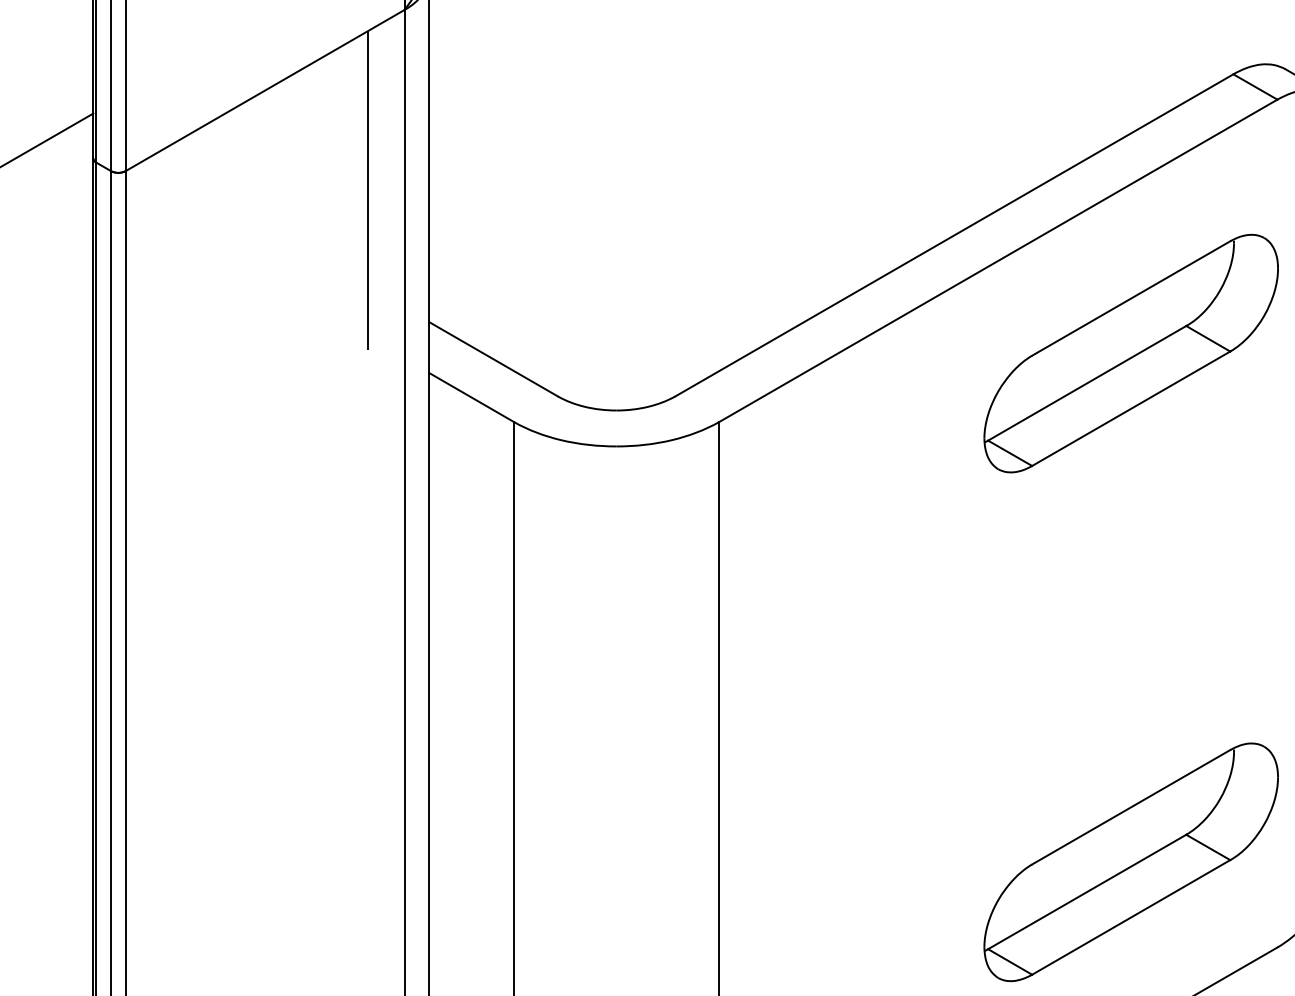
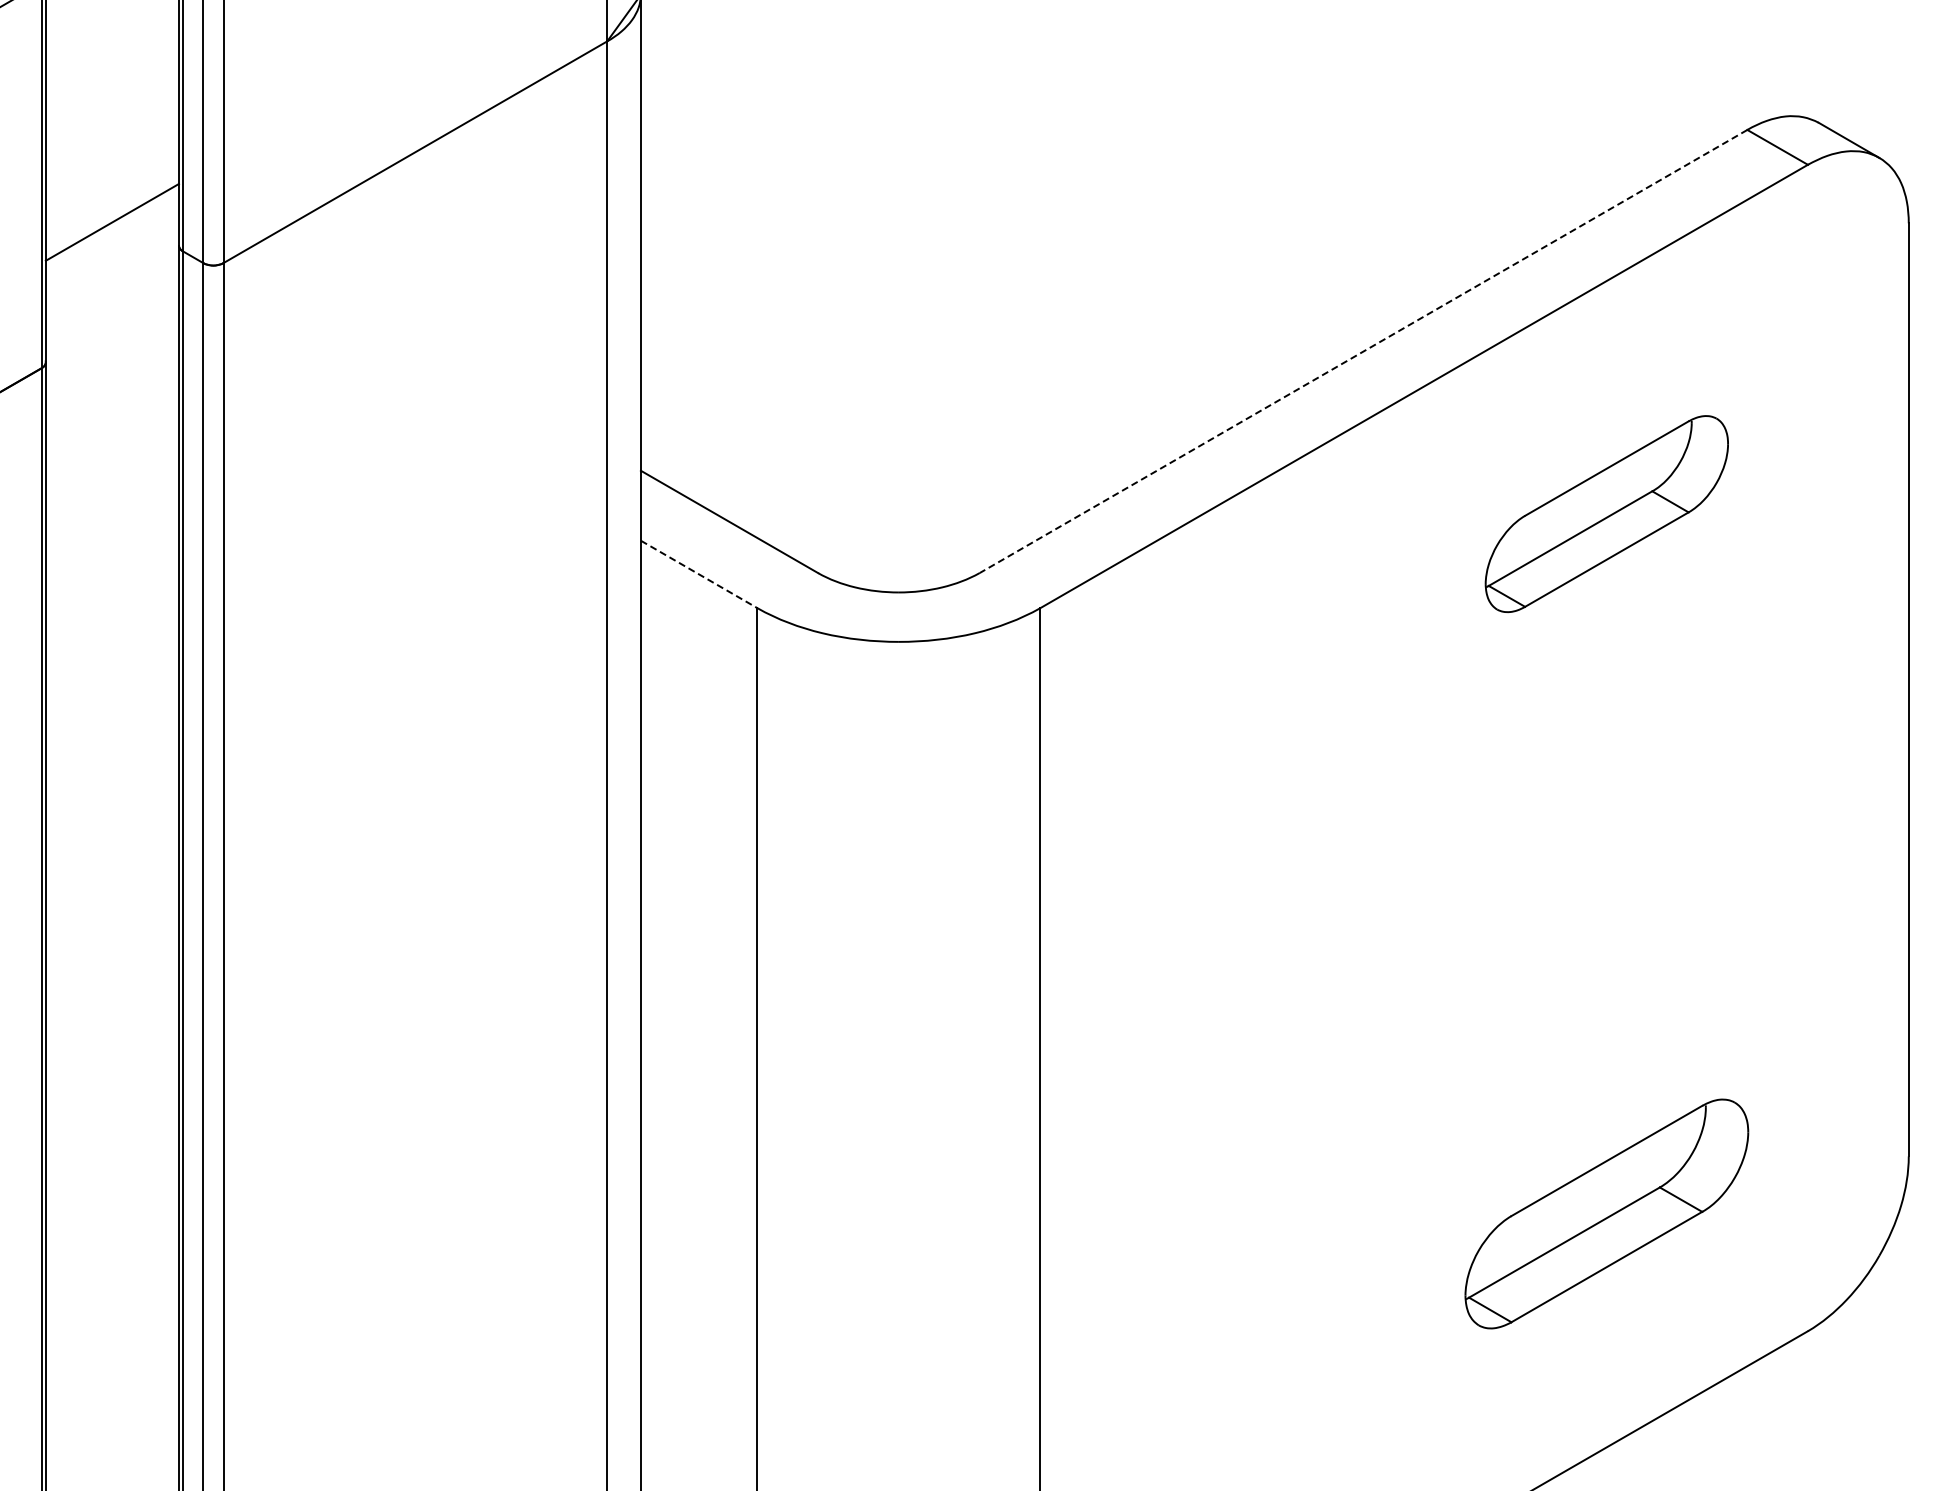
line: (367, 190) -> (556, 289), removed
line: (954, 235) -> (1363, 351), solid -> dashed
part: (1130, 353) -> (1606, 513), size x0.6
line: (471, 397) -> (699, 574), solid -> dashed
part: (1130, 861) -> (1606, 1213), size x0.7

